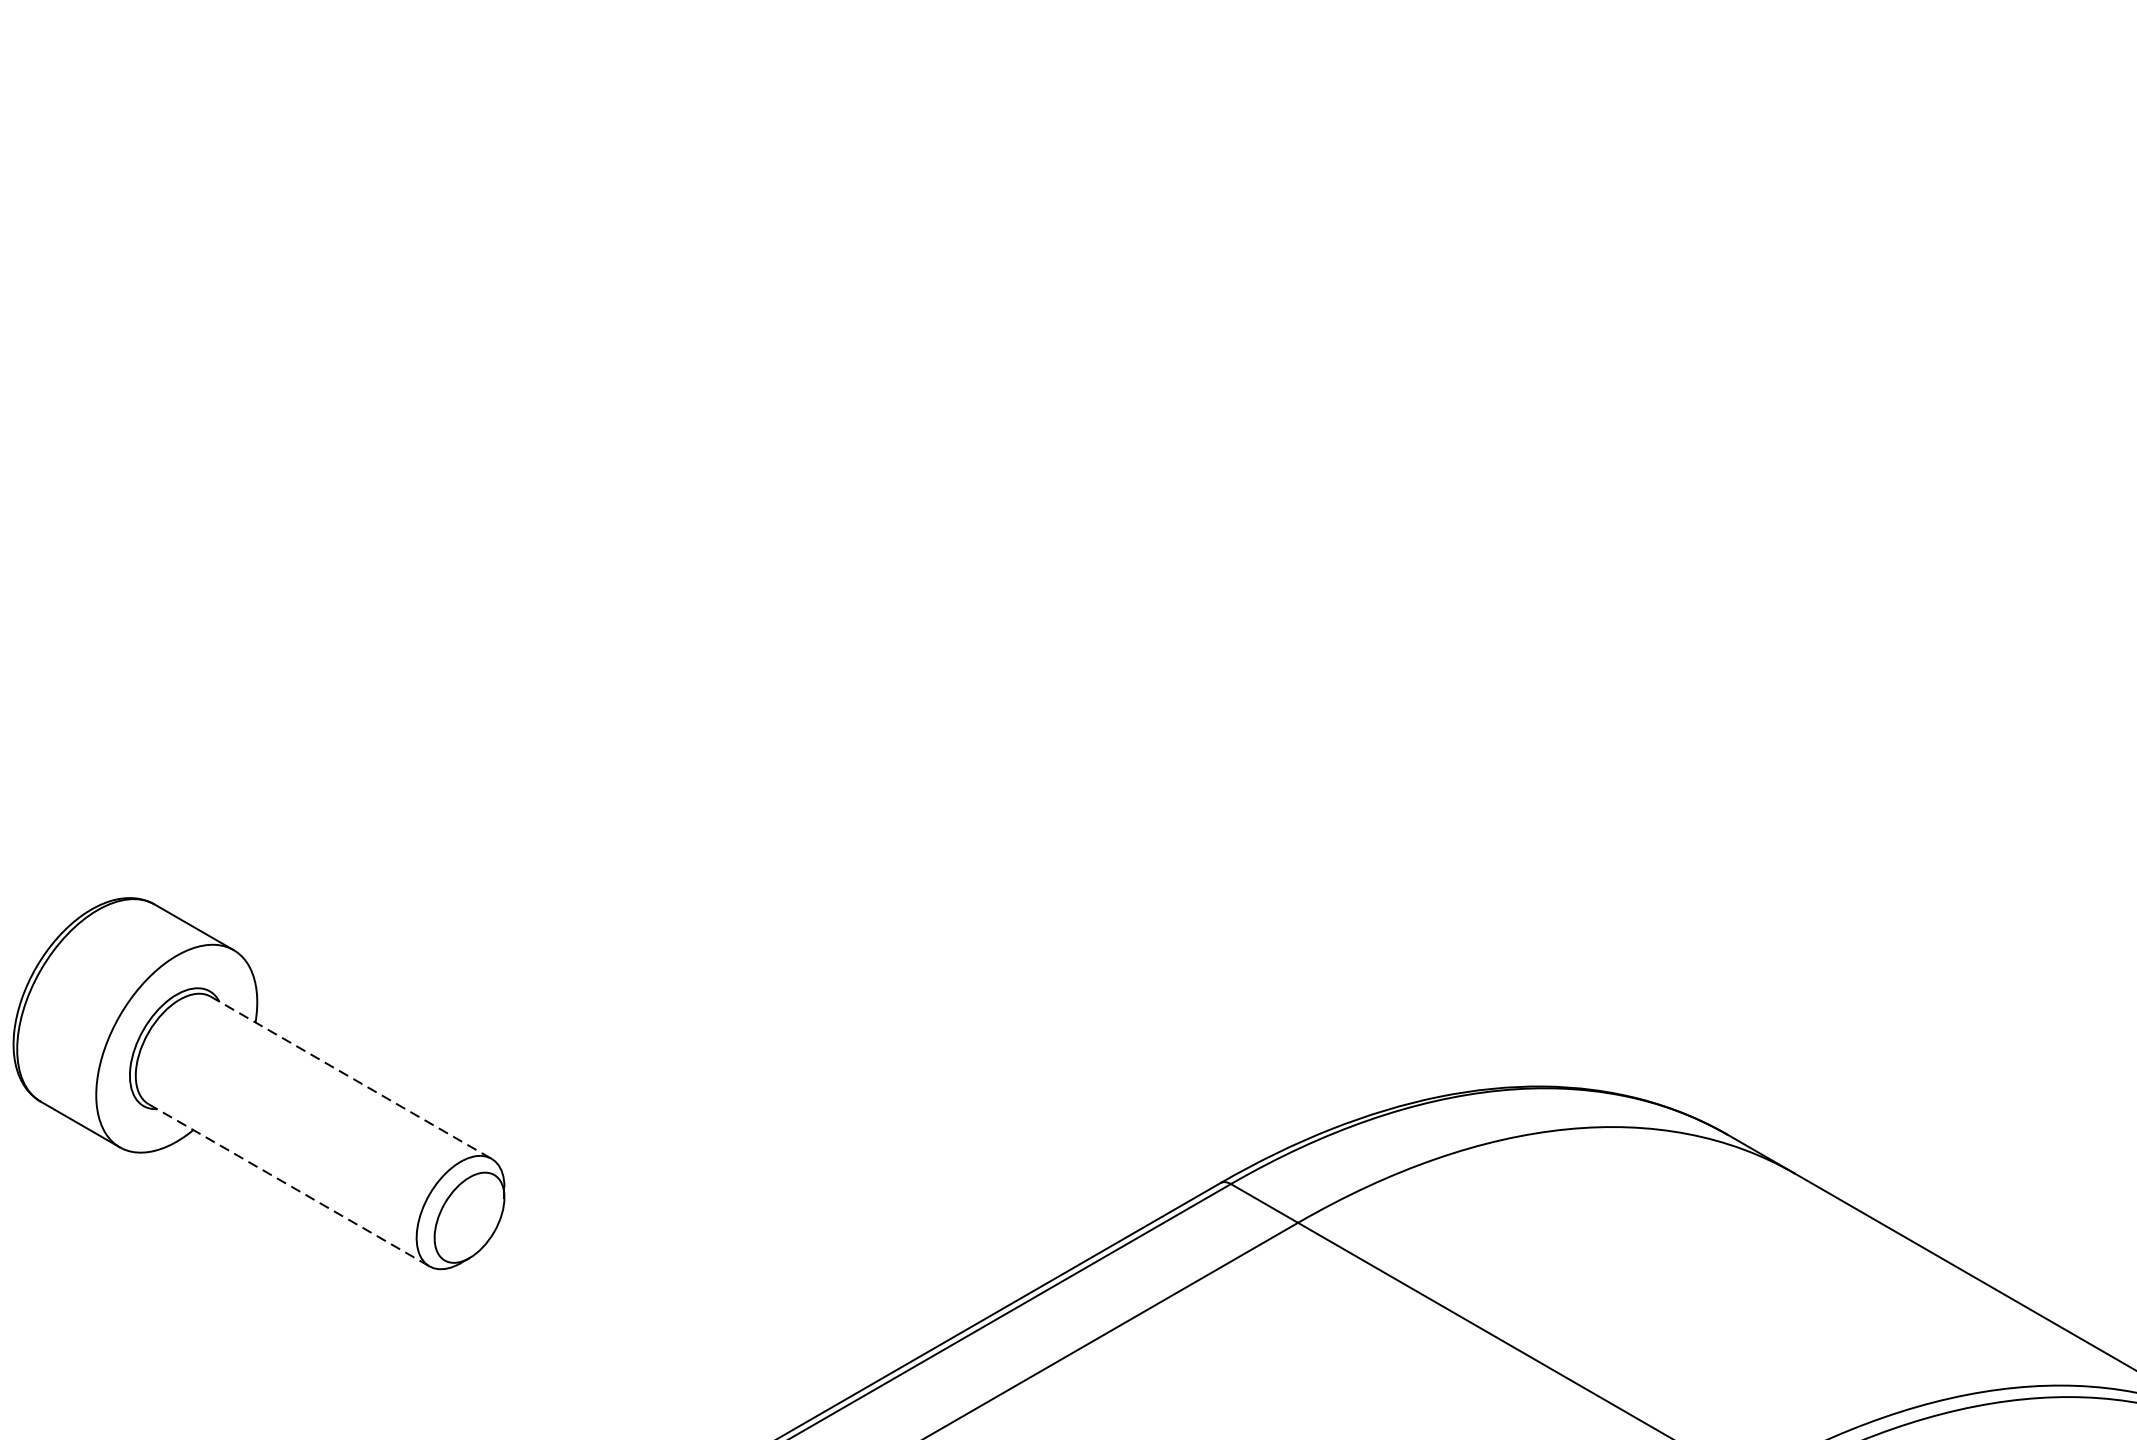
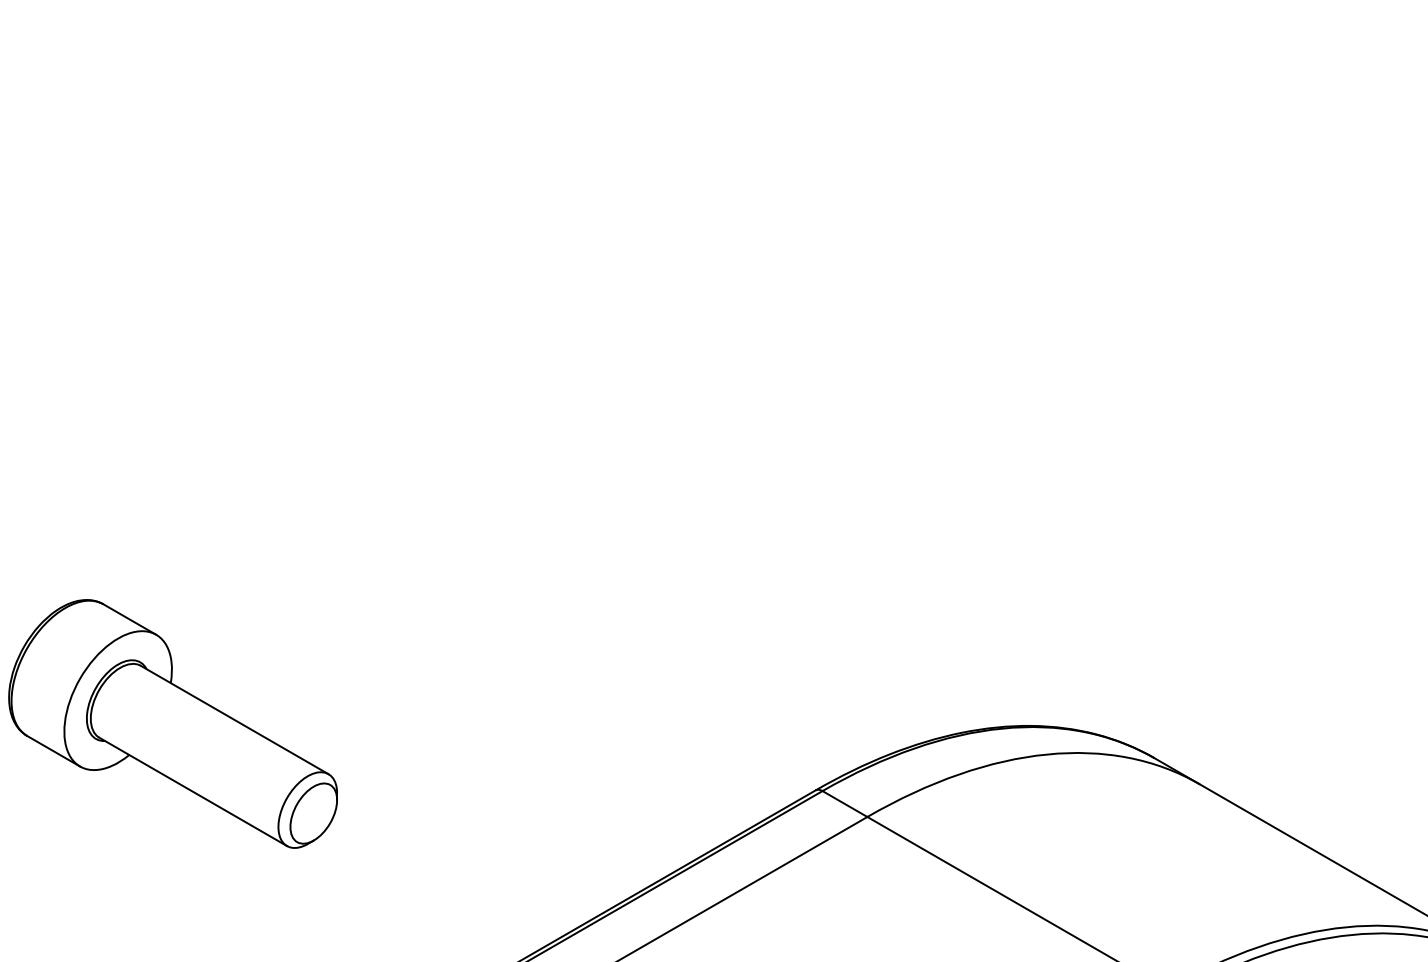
line: (352, 1078) -> (235, 720), dashed -> solid
line: (289, 1186) -> (193, 792), dashed -> solid

